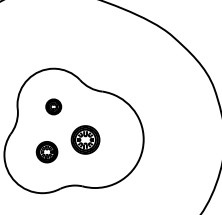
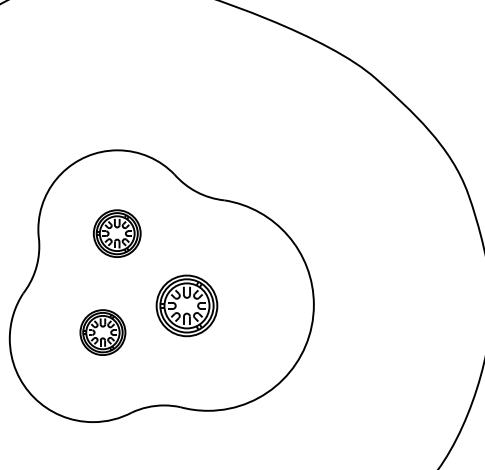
part: (53, 106) -> (116, 232), size x1.43

